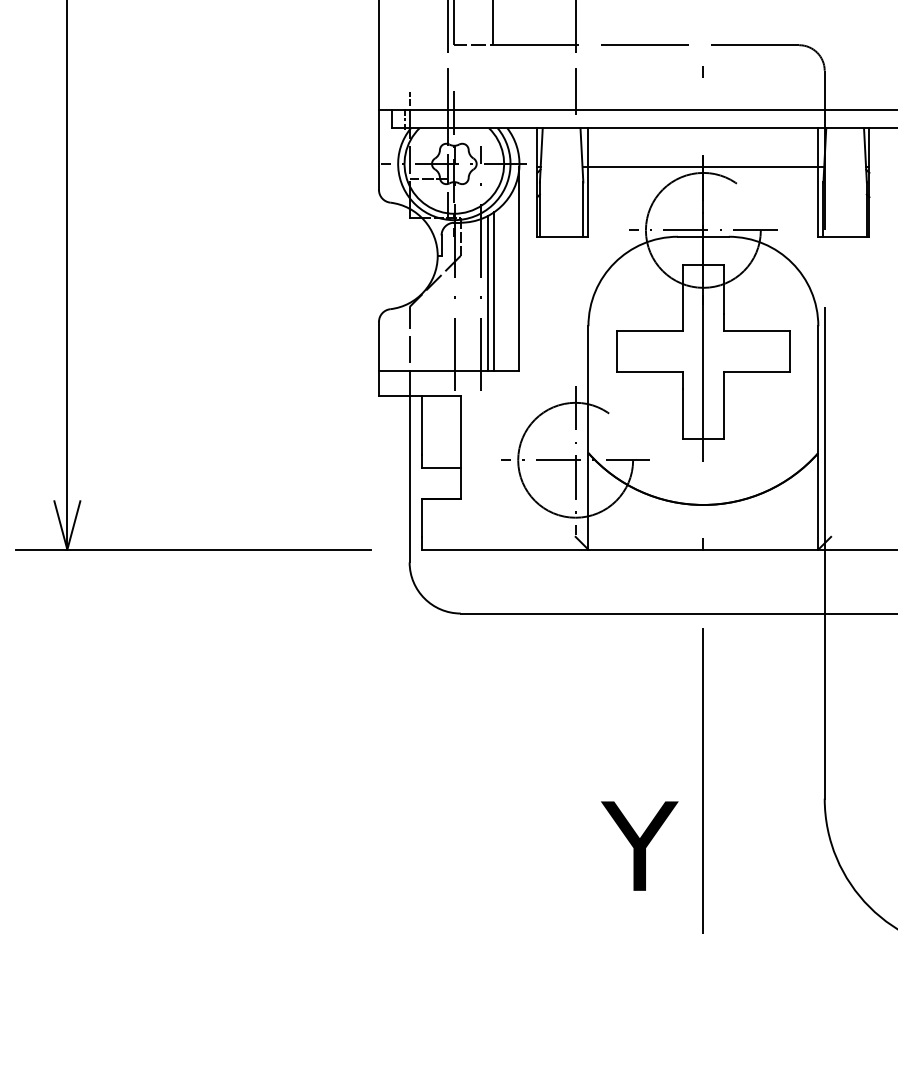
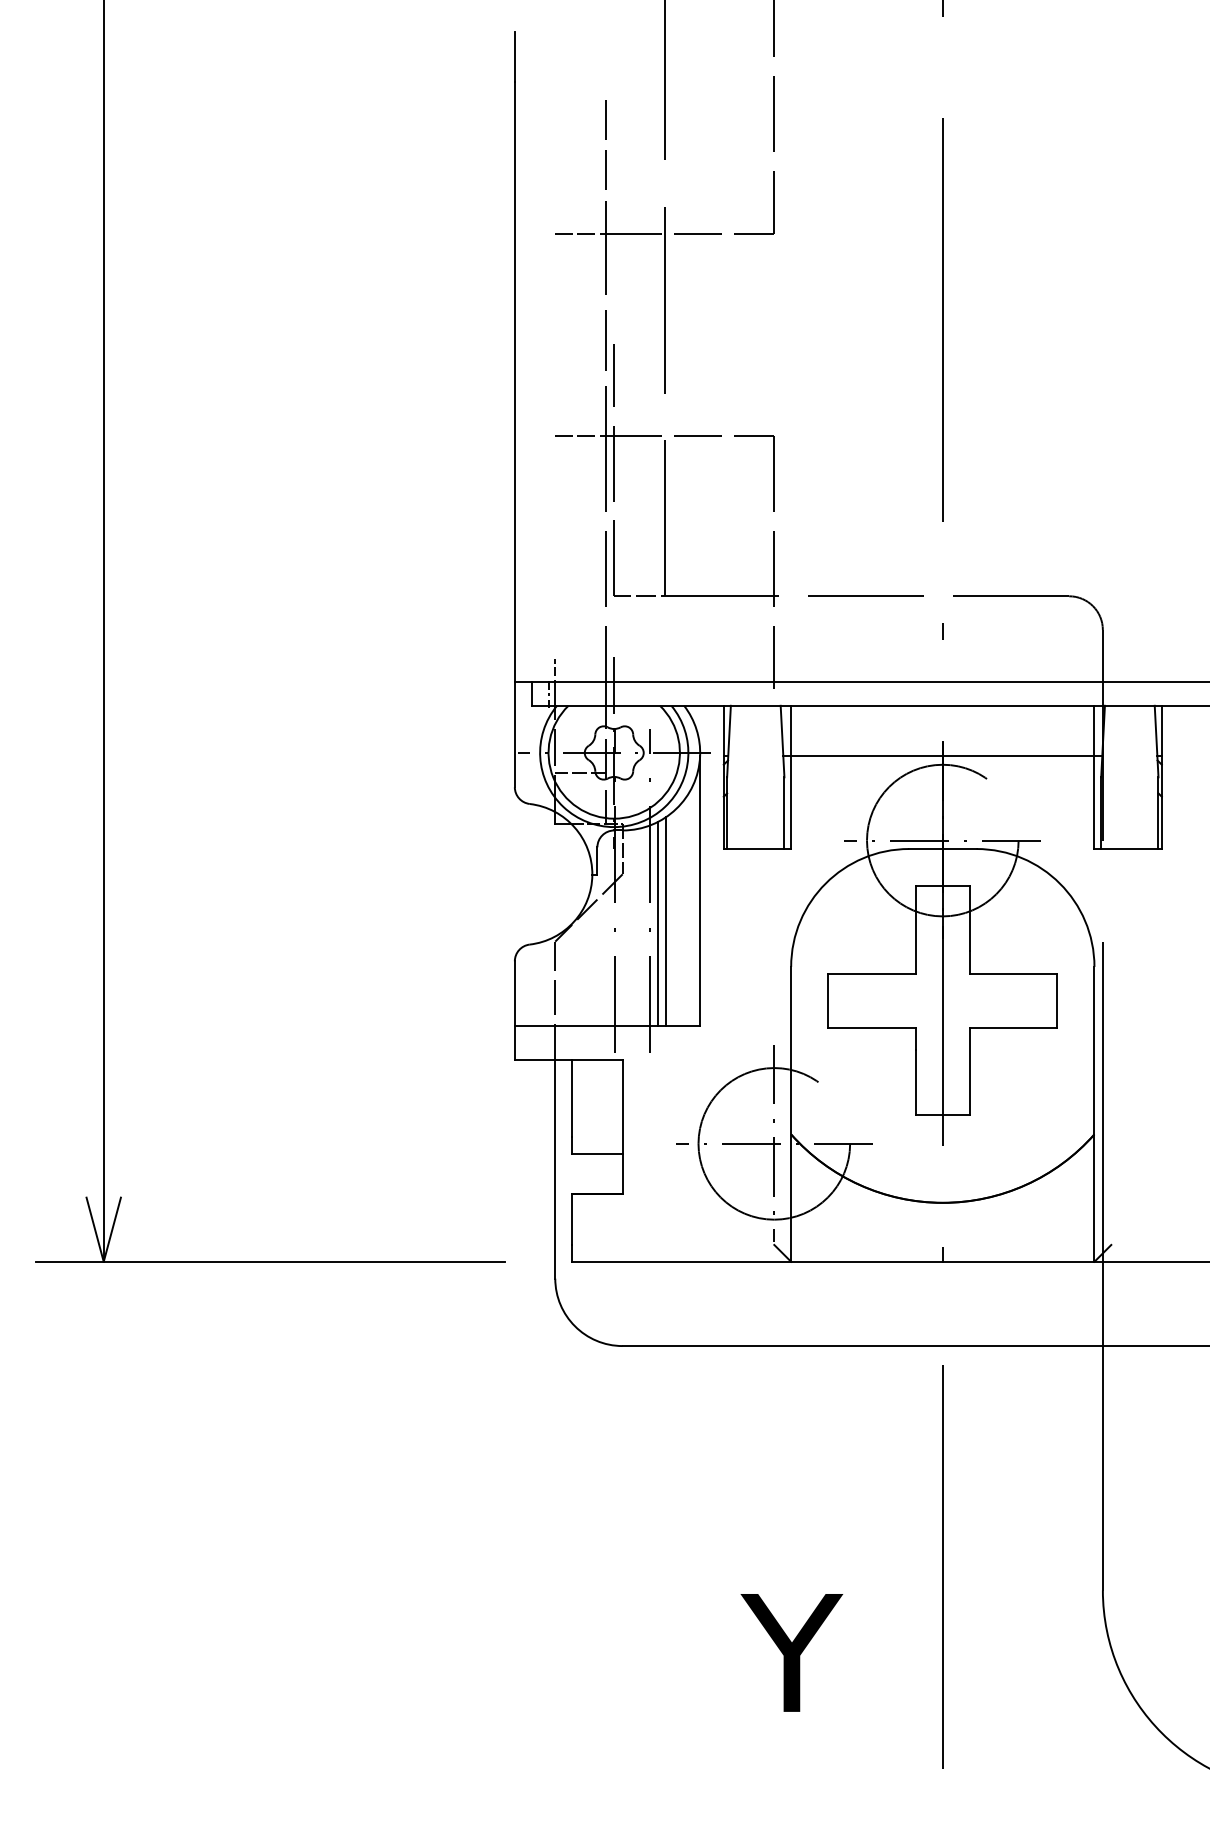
text: (639, 845) -> (791, 1652), moved

